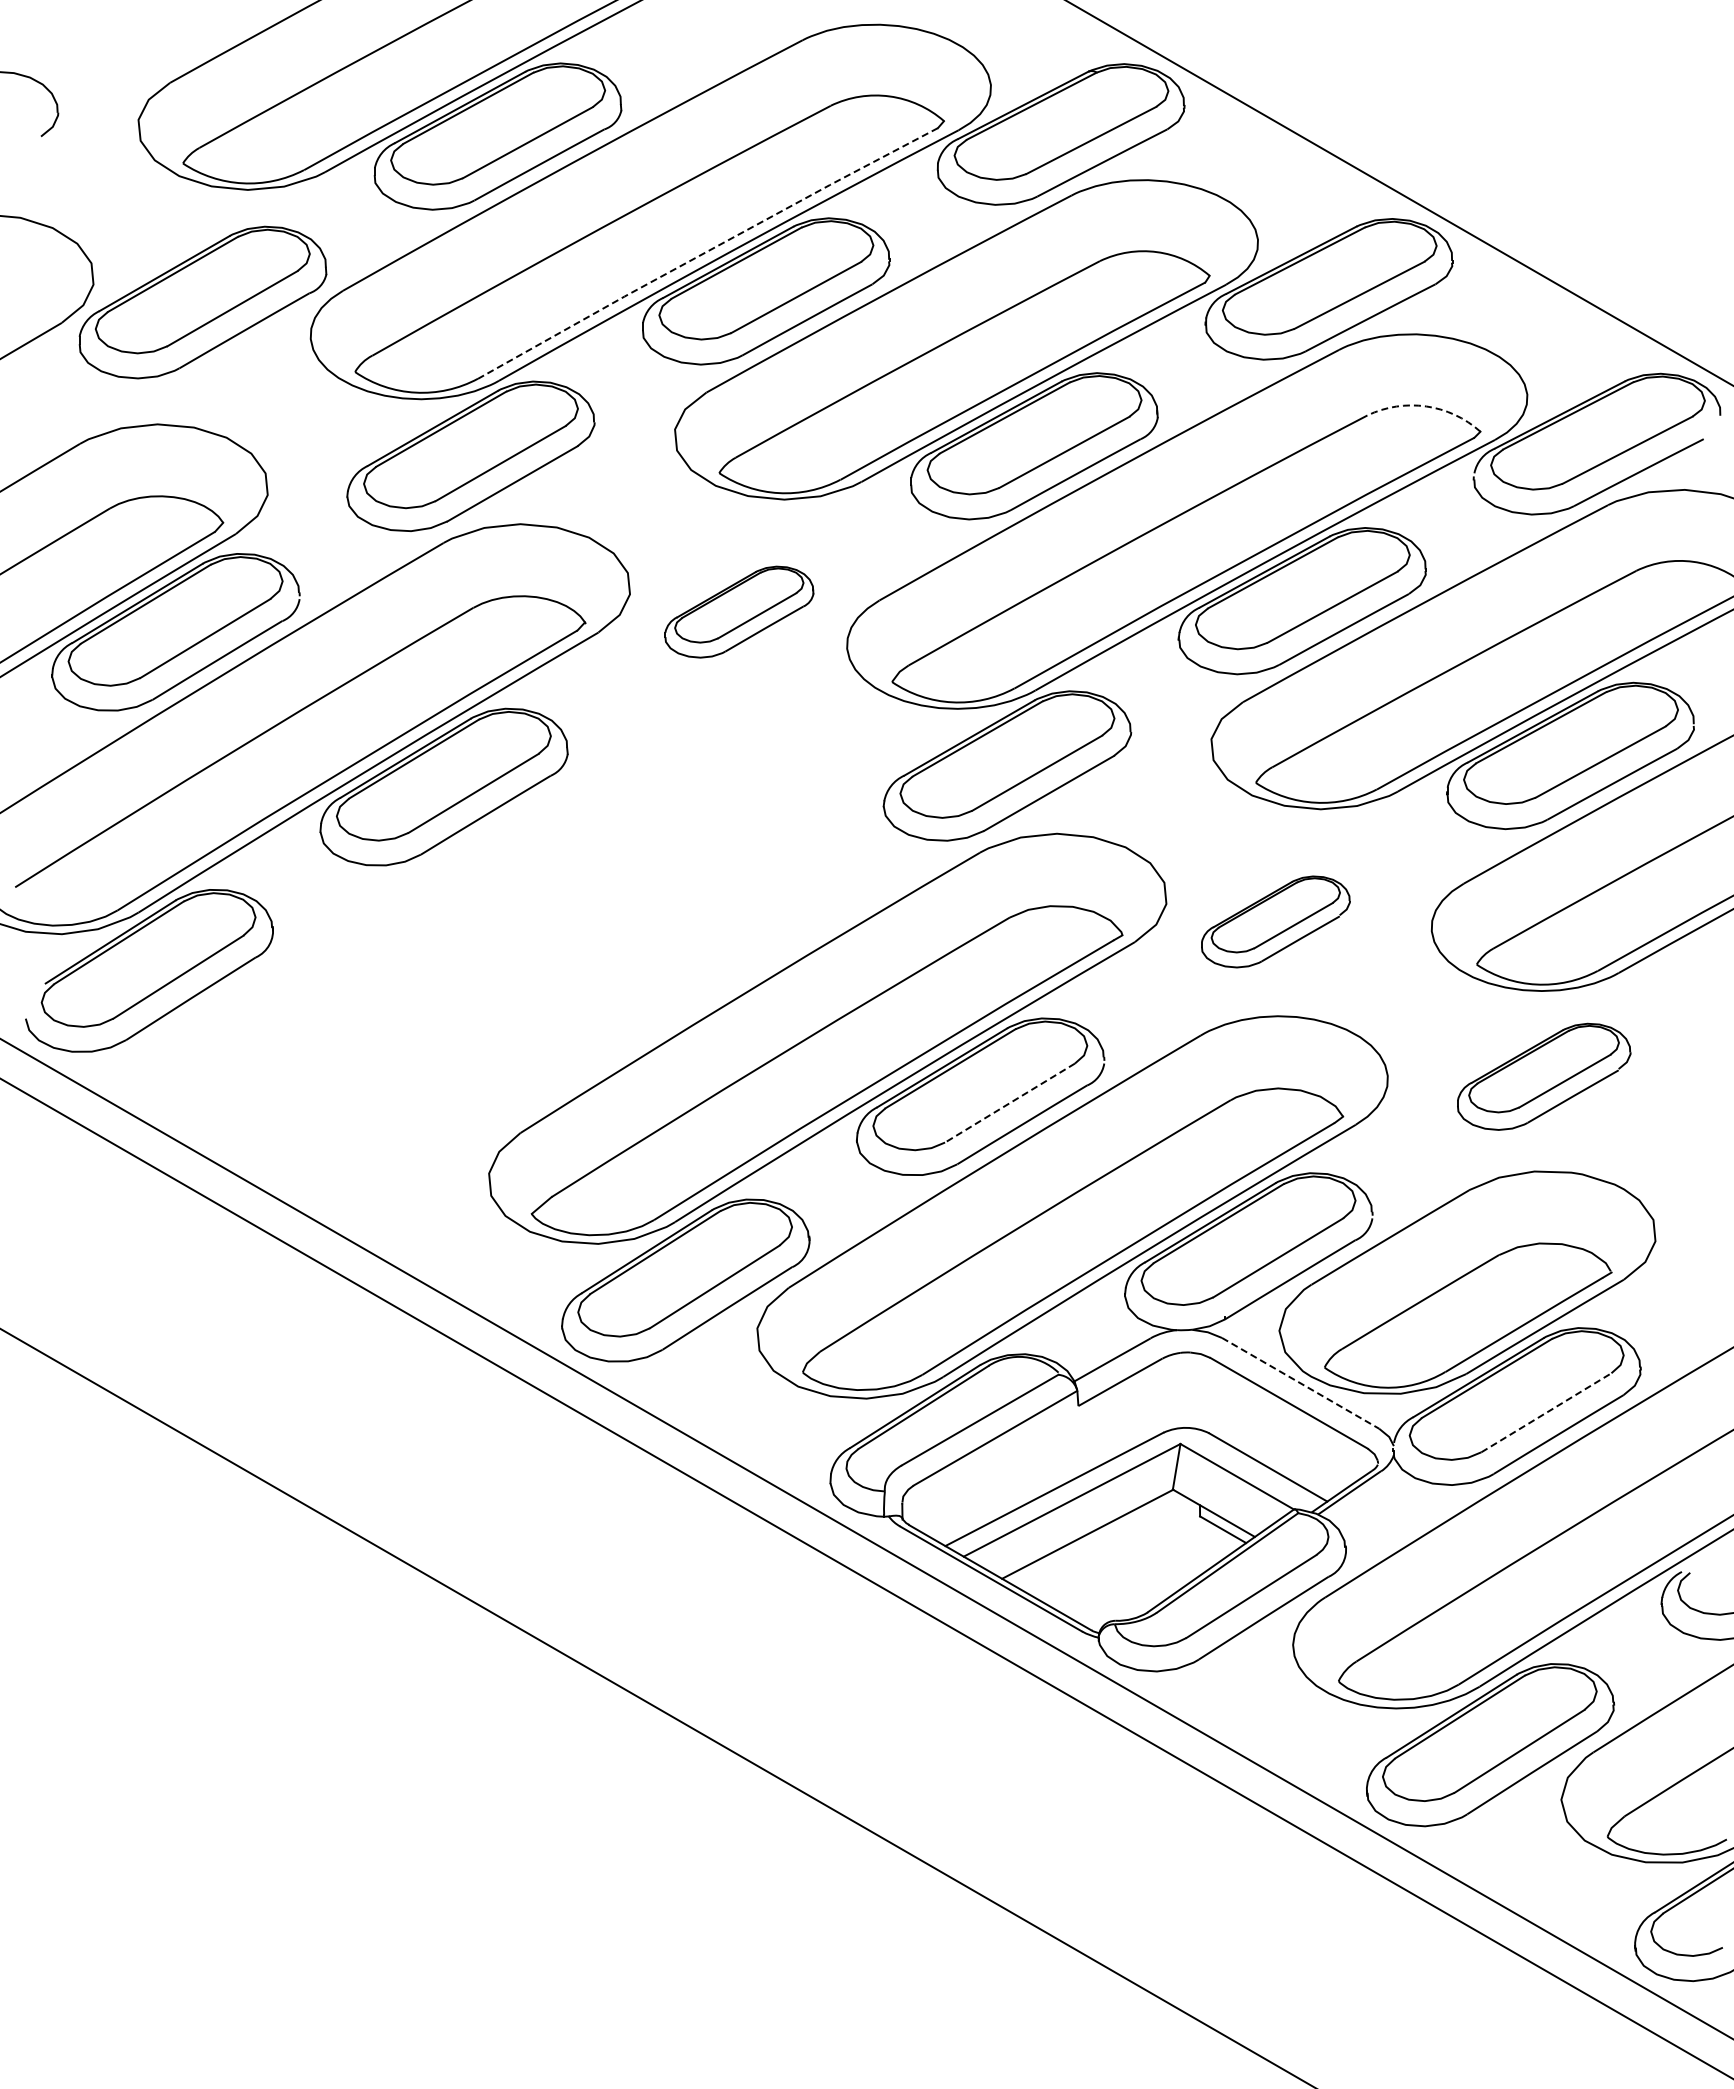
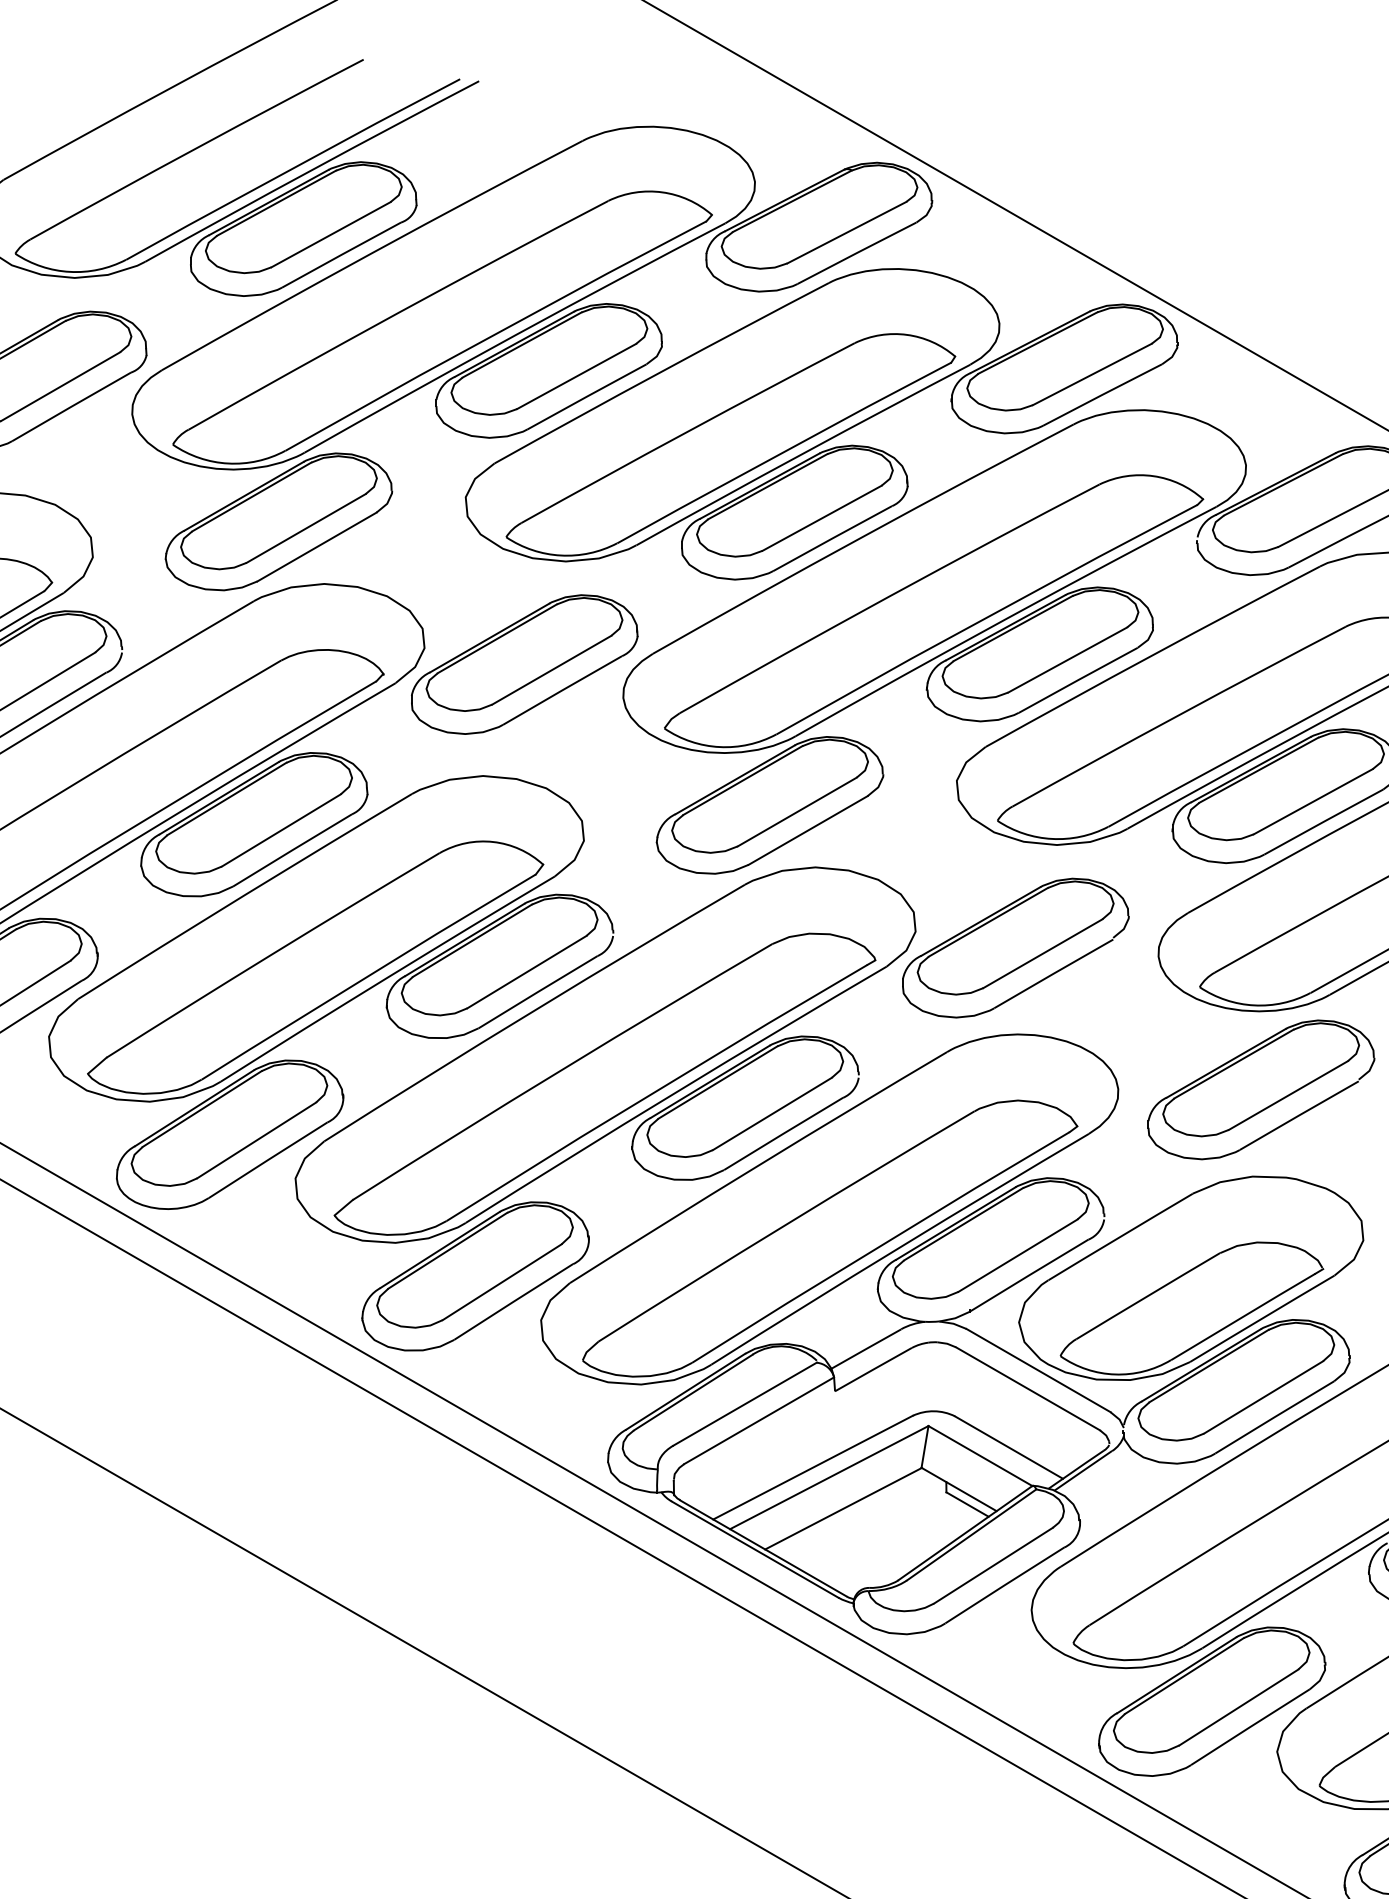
line: (707, 251) -> (495, 334), dashed -> solid
arc: (1426, 406) -> (1153, 476), dashed -> solid
part: (739, 611) -> (524, 663), size x1.67
part: (1275, 921) -> (1015, 947), size x1.67
part: (528, 970) -> (331, 992), added
part: (1544, 1076) -> (1261, 1089), size x1.43
line: (1009, 1103) -> (771, 1114), dashed -> solid
line: (1300, 1383) -> (1038, 1370), dashed -> solid
line: (1546, 1412) -> (1263, 1397), dashed -> solid

